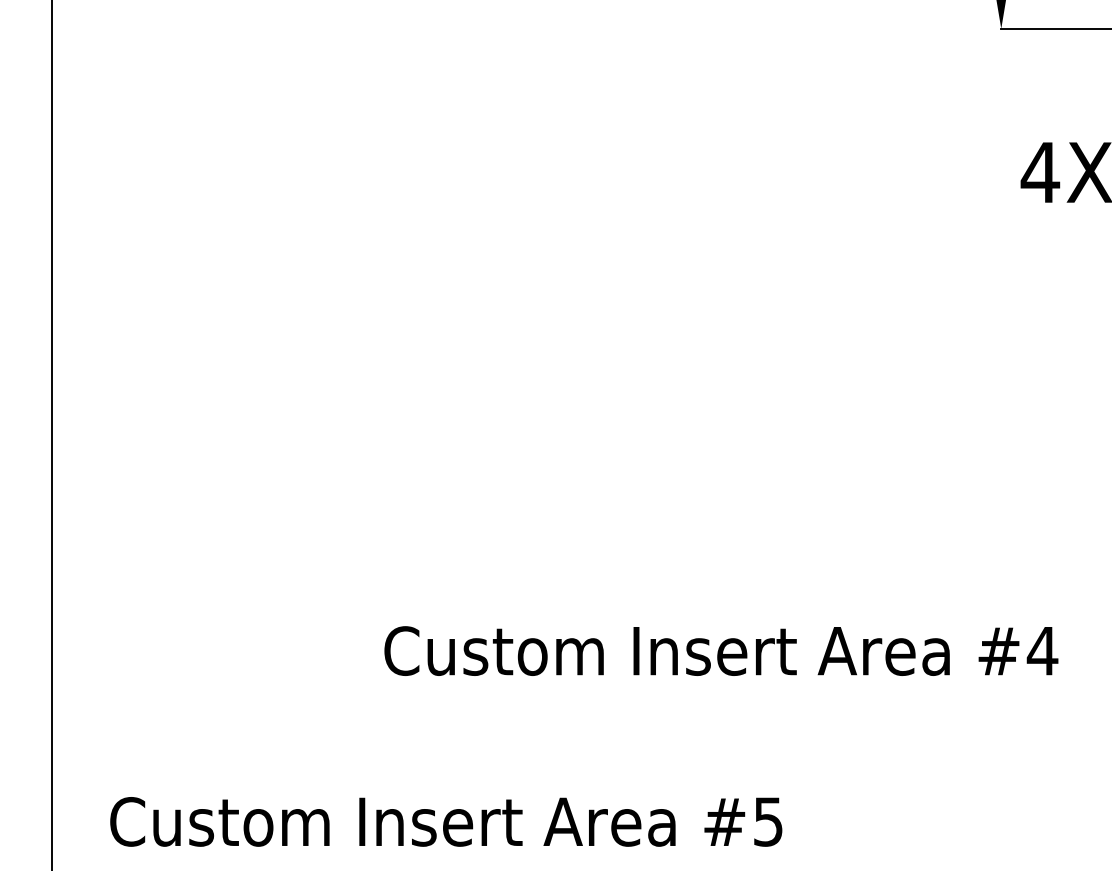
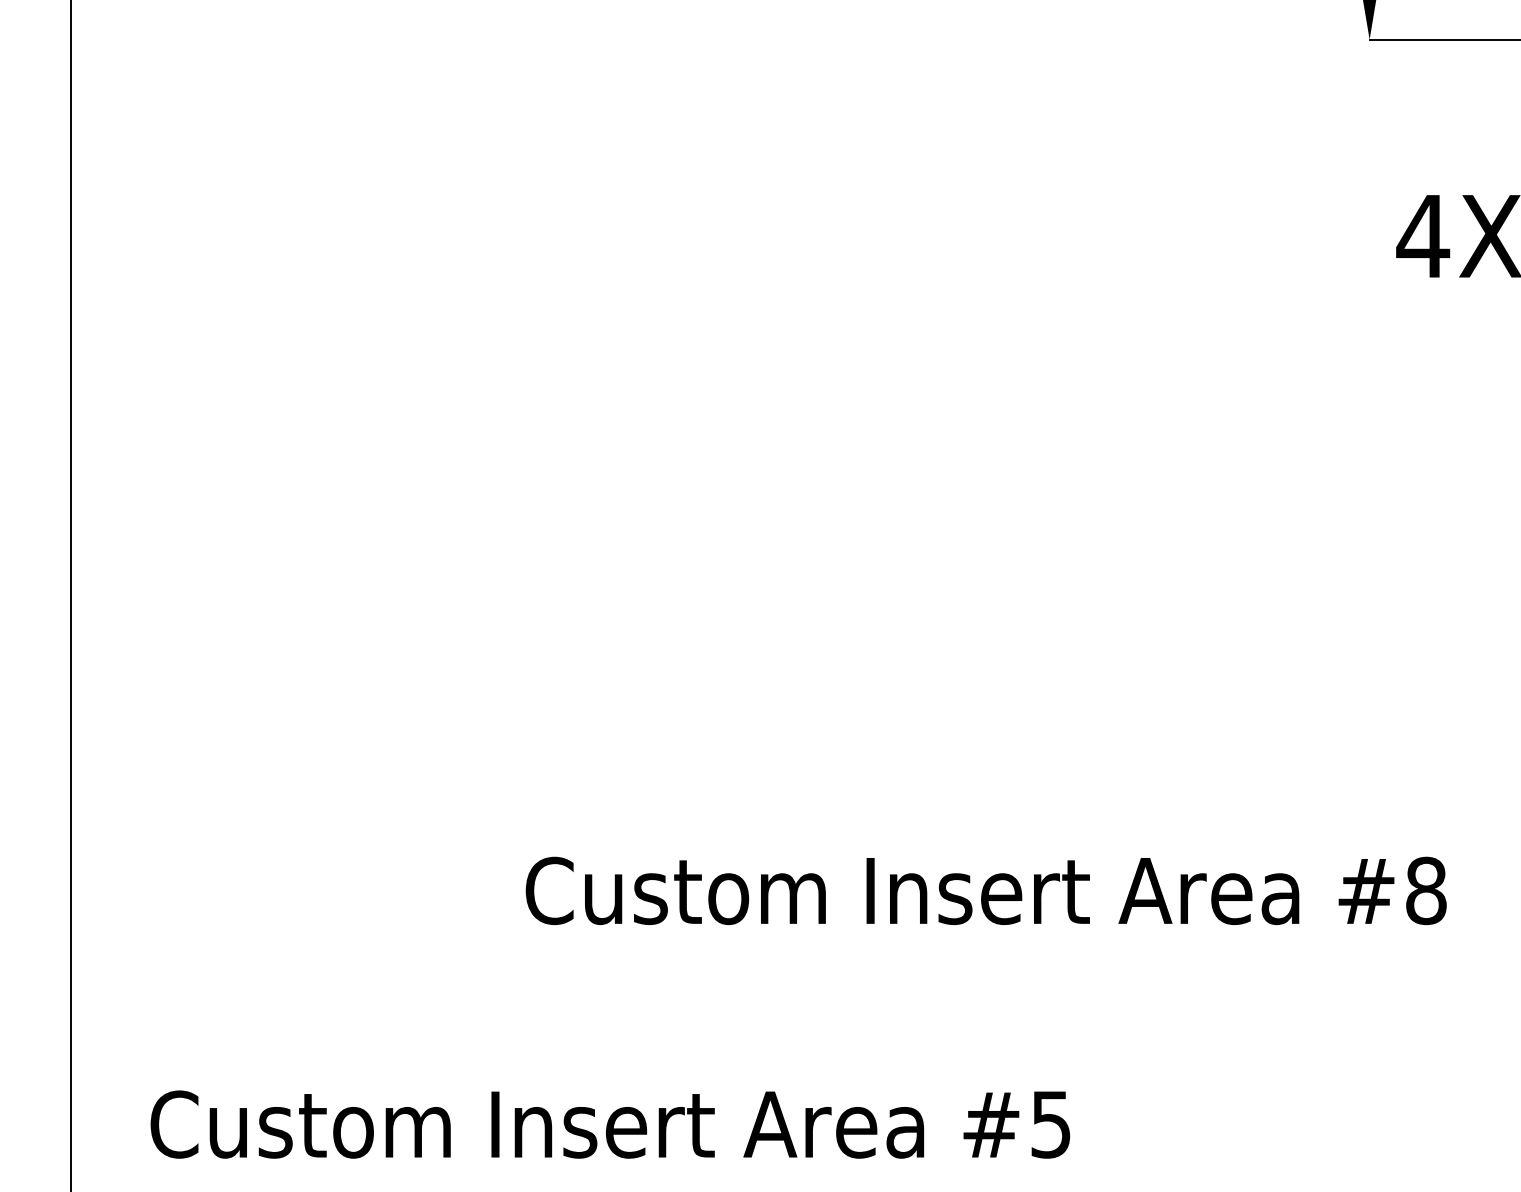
text: (1042, 650) -> (1425, 890), #4 -> #8

